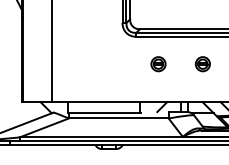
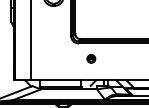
part: (203, 63) -> (116, 58), removed

